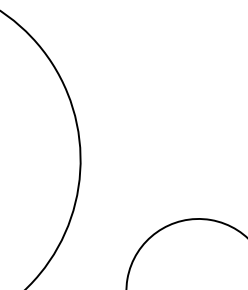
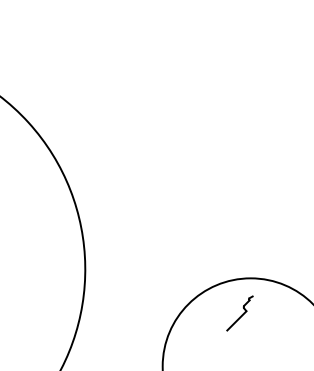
part: (196, 246) -> (239, 313), added

